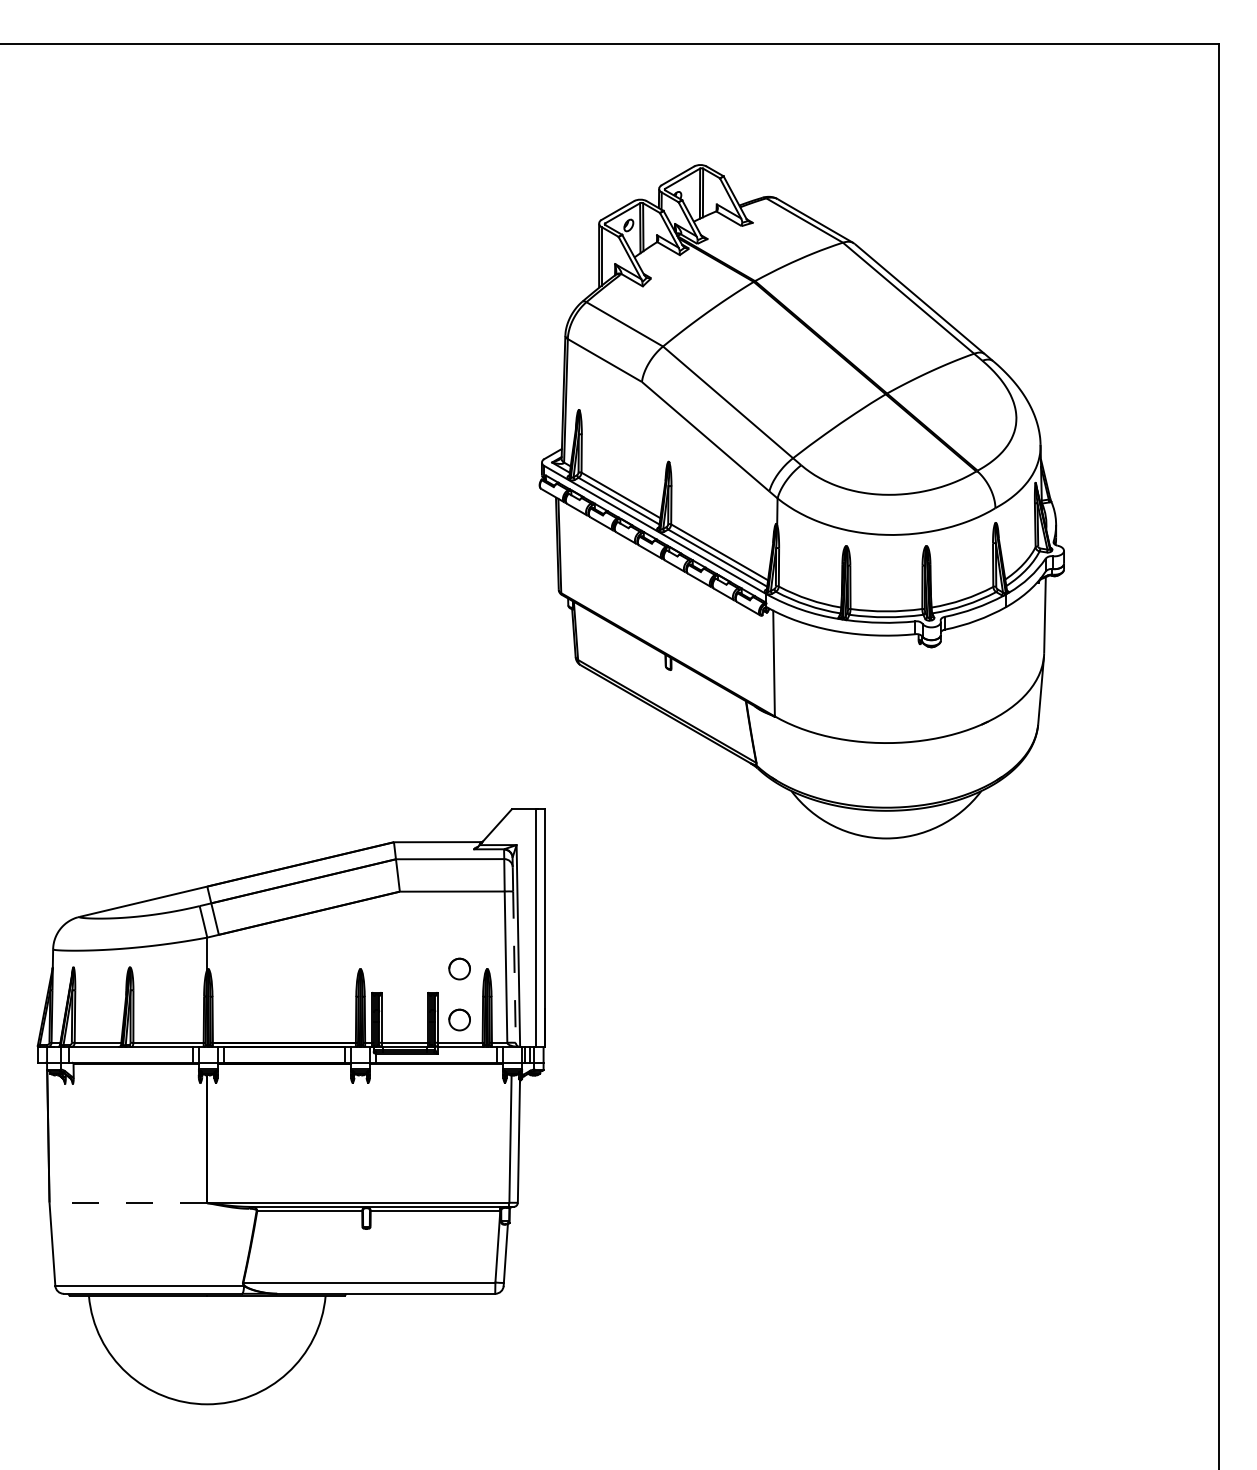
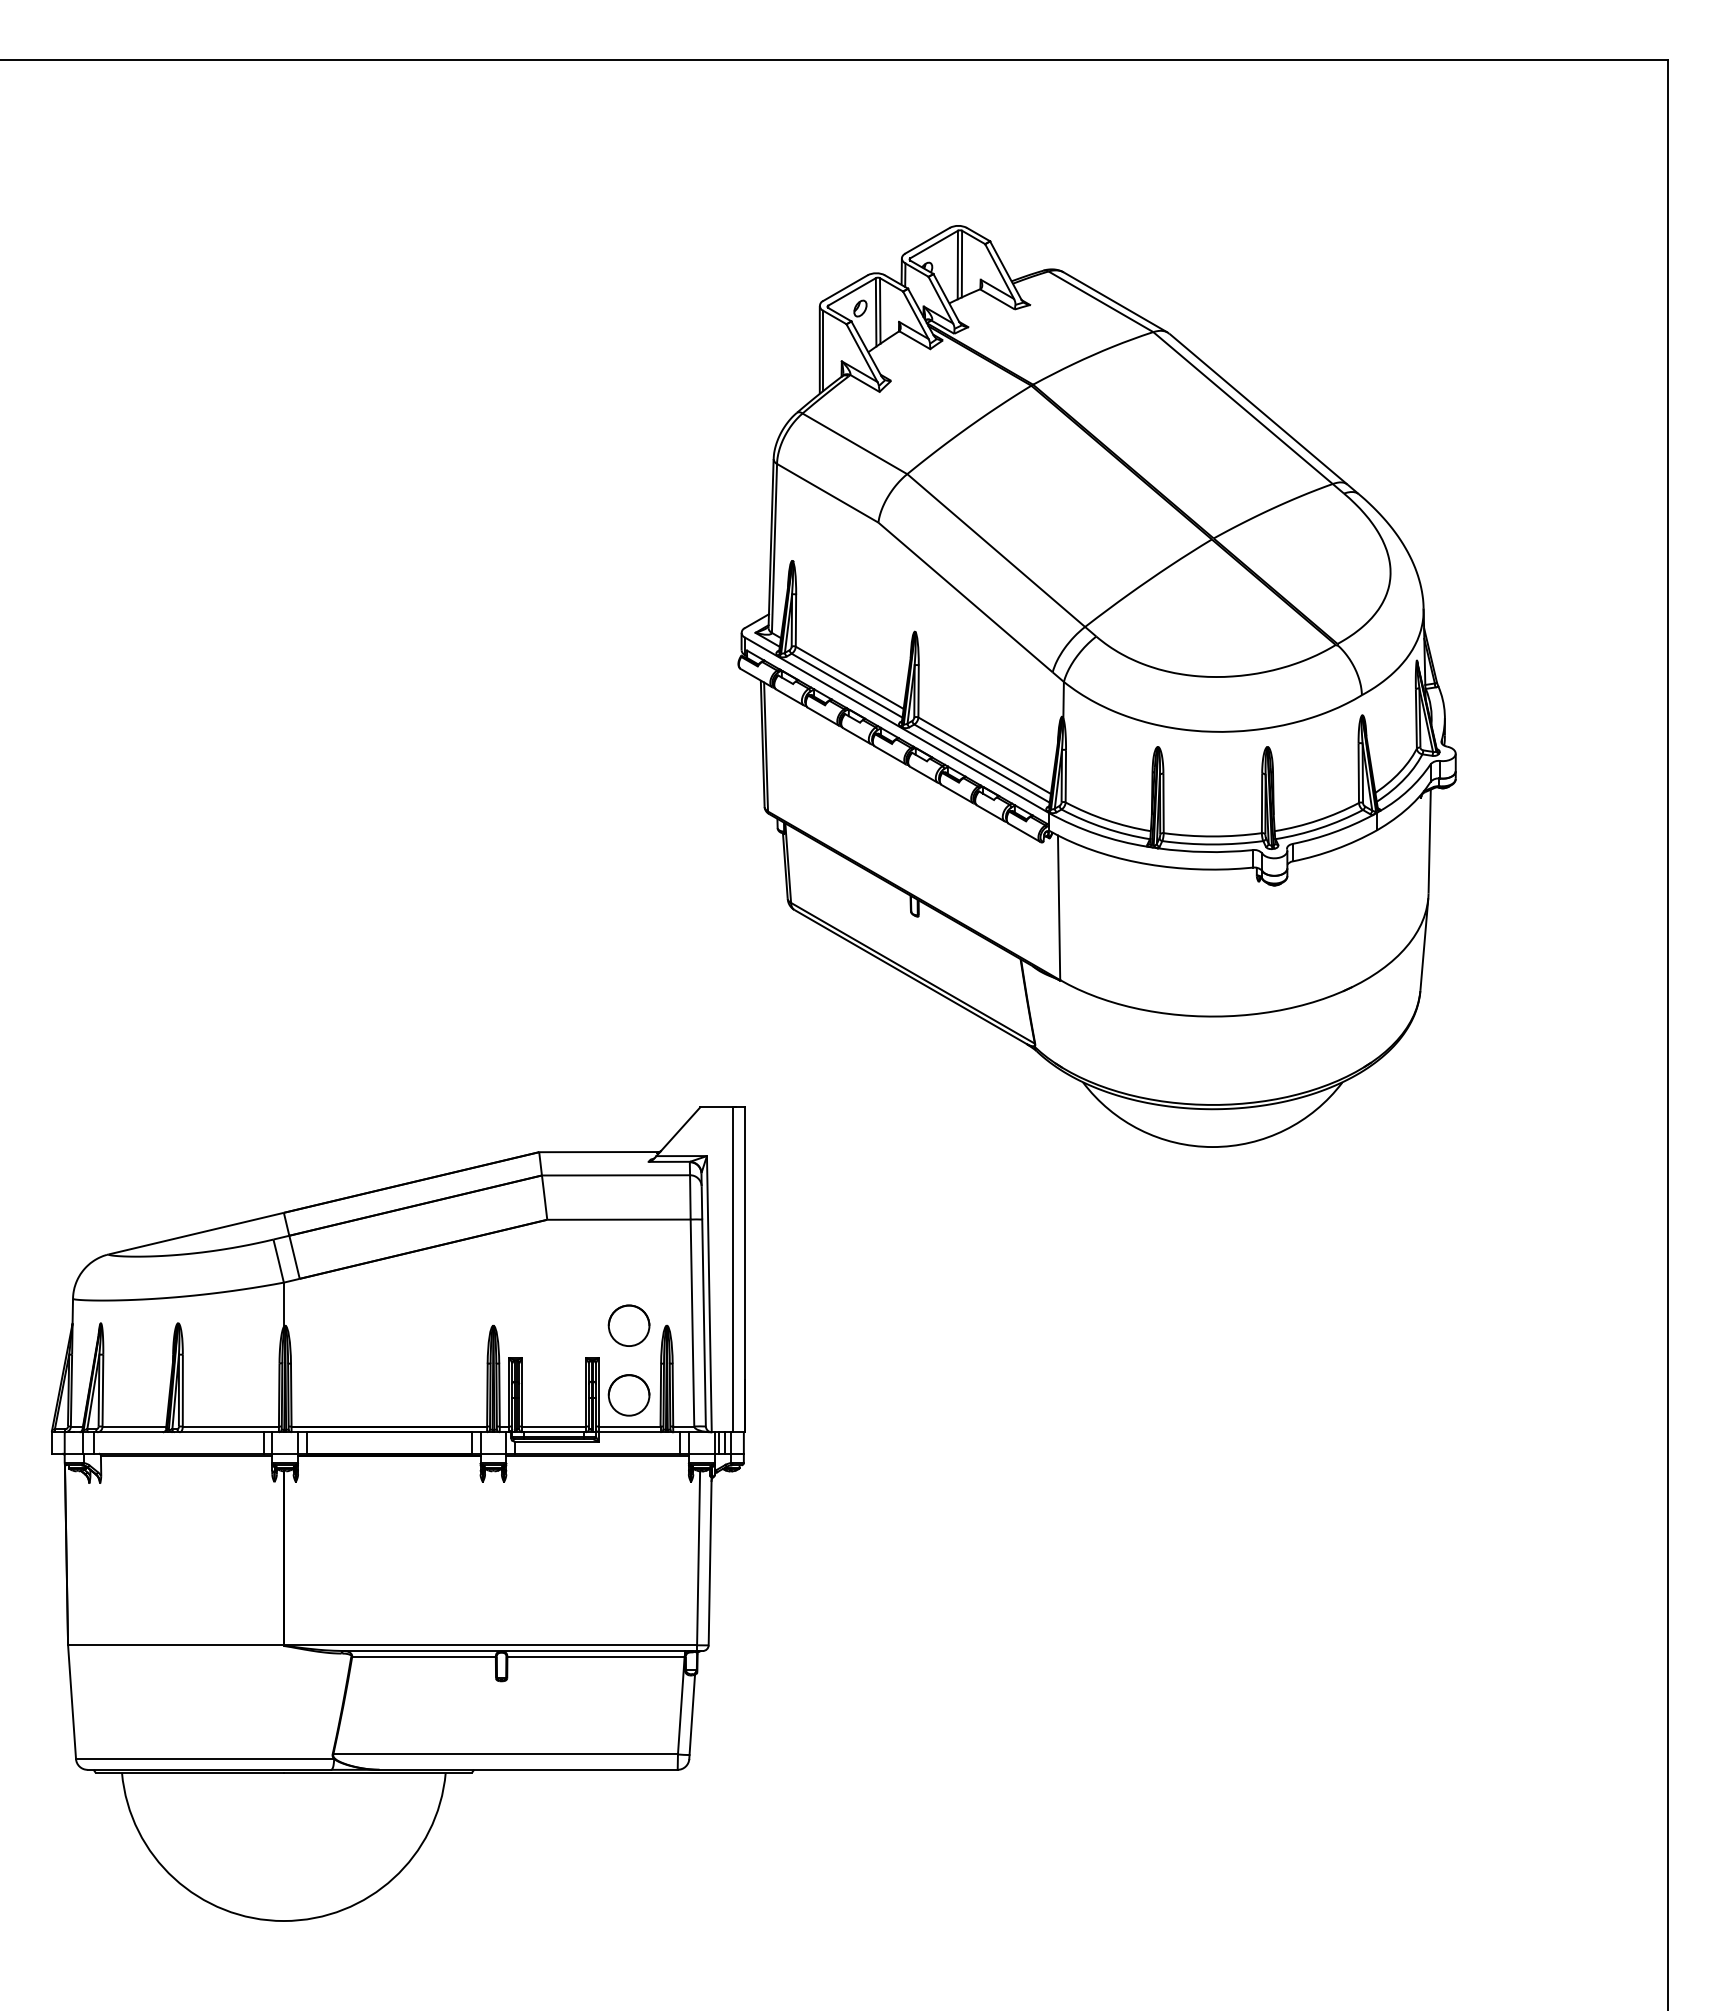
line: (514, 967) -> (704, 1323), dashed -> solid
part: (459, 968) -> (628, 1325), size x1.43
part: (459, 1020) -> (628, 1395), size x1.43
line: (128, 1202) -> (175, 1645), dashed -> solid

